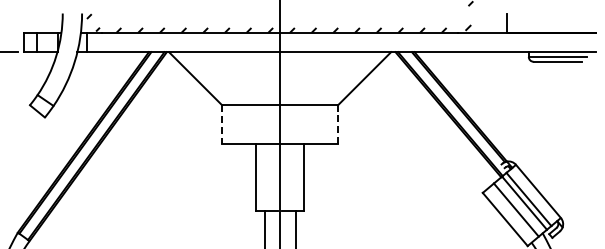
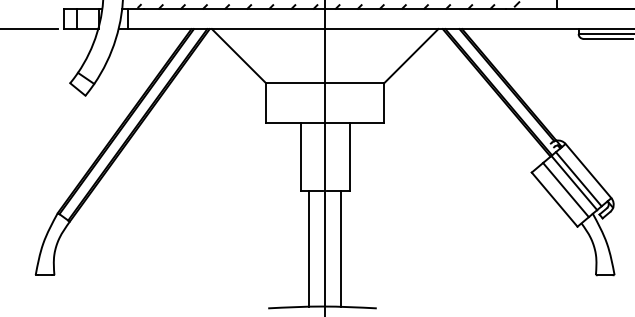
line: (222, 124) -> (266, 102), dashed -> solid
line: (338, 124) -> (384, 102), dashed -> solid

